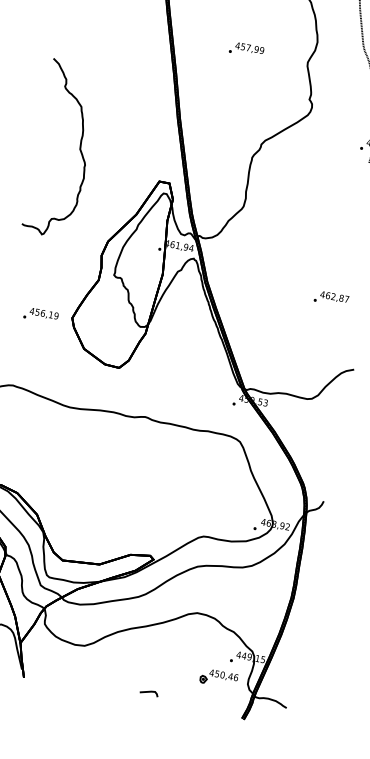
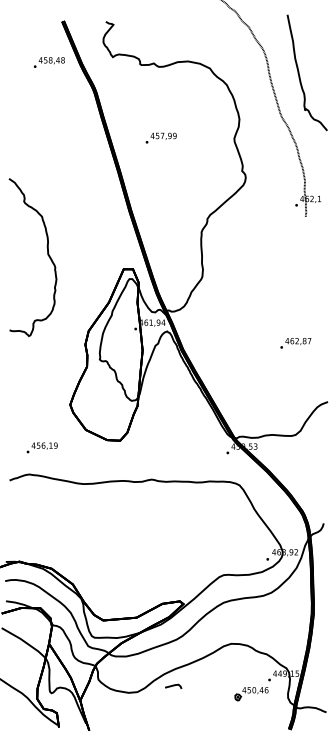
text: (246, 49) -> (160, 137), moved
text: (40, 314) -> (41, 447), moved
part: (218, 679) -> (251, 694), moved
line: (149, 691) -> (173, 685), moved

